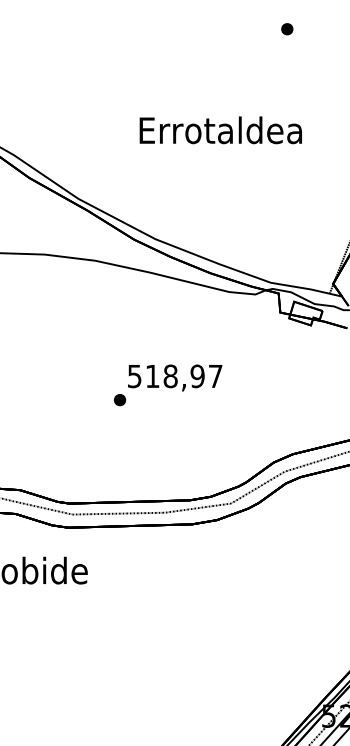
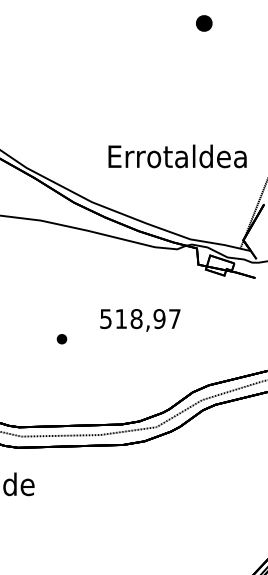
part: (287, 29) -> (204, 23), size x1.6
text: (220, 130) -> (177, 156), moved
text: (175, 377) -> (140, 319), moved

